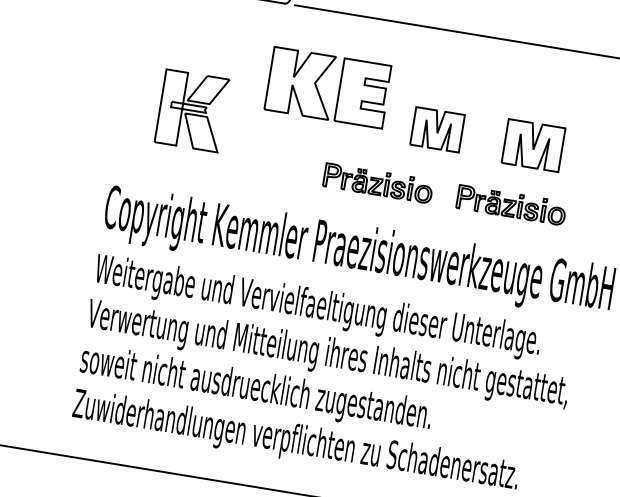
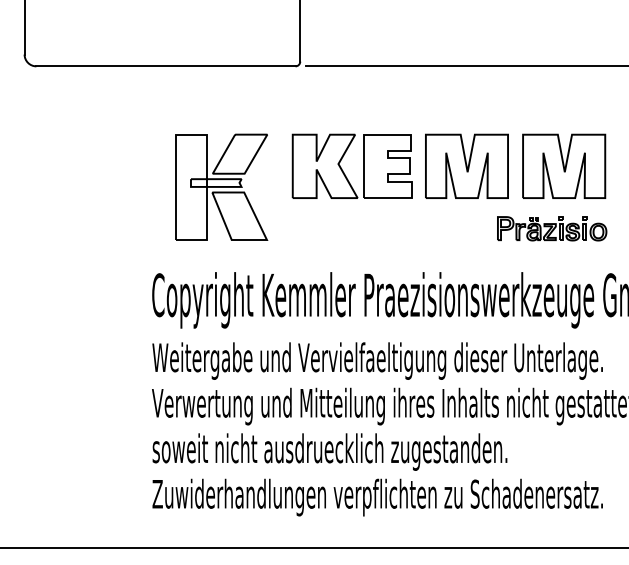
part: (318, 90) -> (343, 170), moved
part: (192, 110) -> (221, 186), size x1.43
part: (437, 129) -> (466, 165), size x1.67
part: (533, 144) -> (564, 165), size x1.43
part: (378, 183) -> (417, 228), removed

